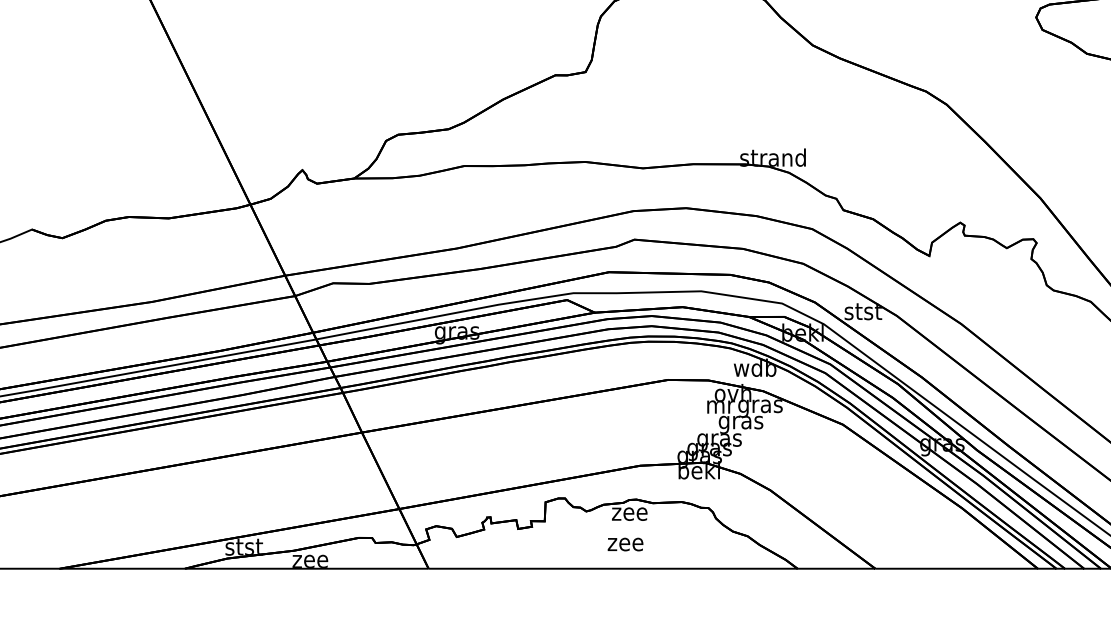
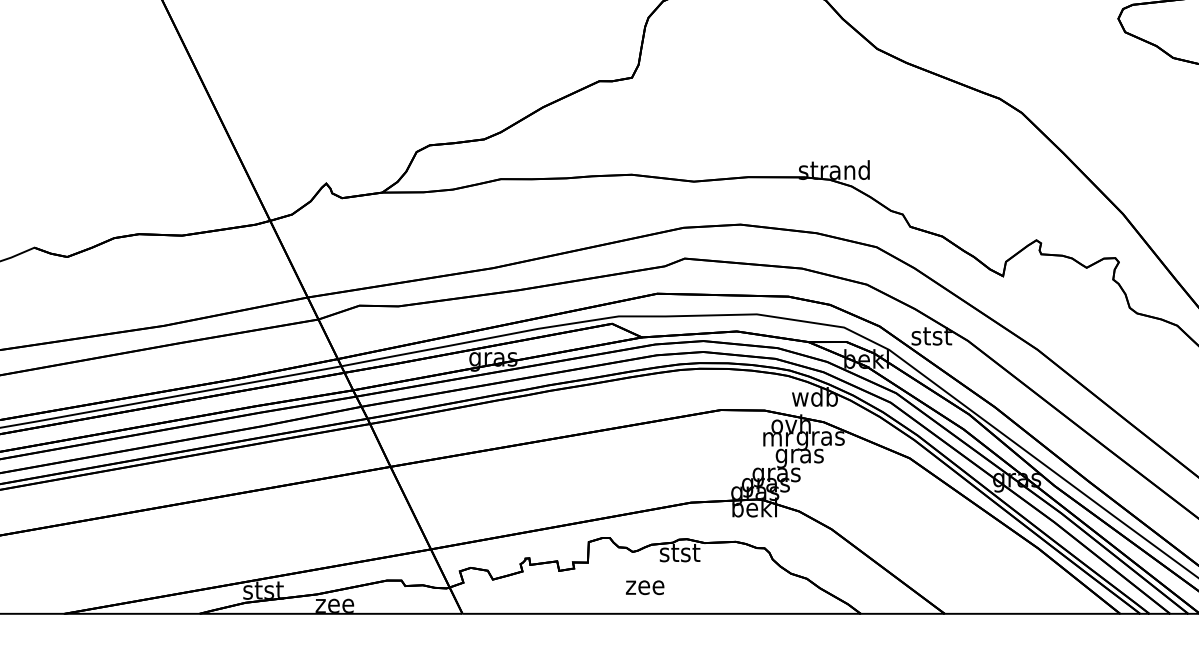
text: (629, 512) -> (679, 553), zee -> stst
text: (625, 544) -> (645, 587), moved

